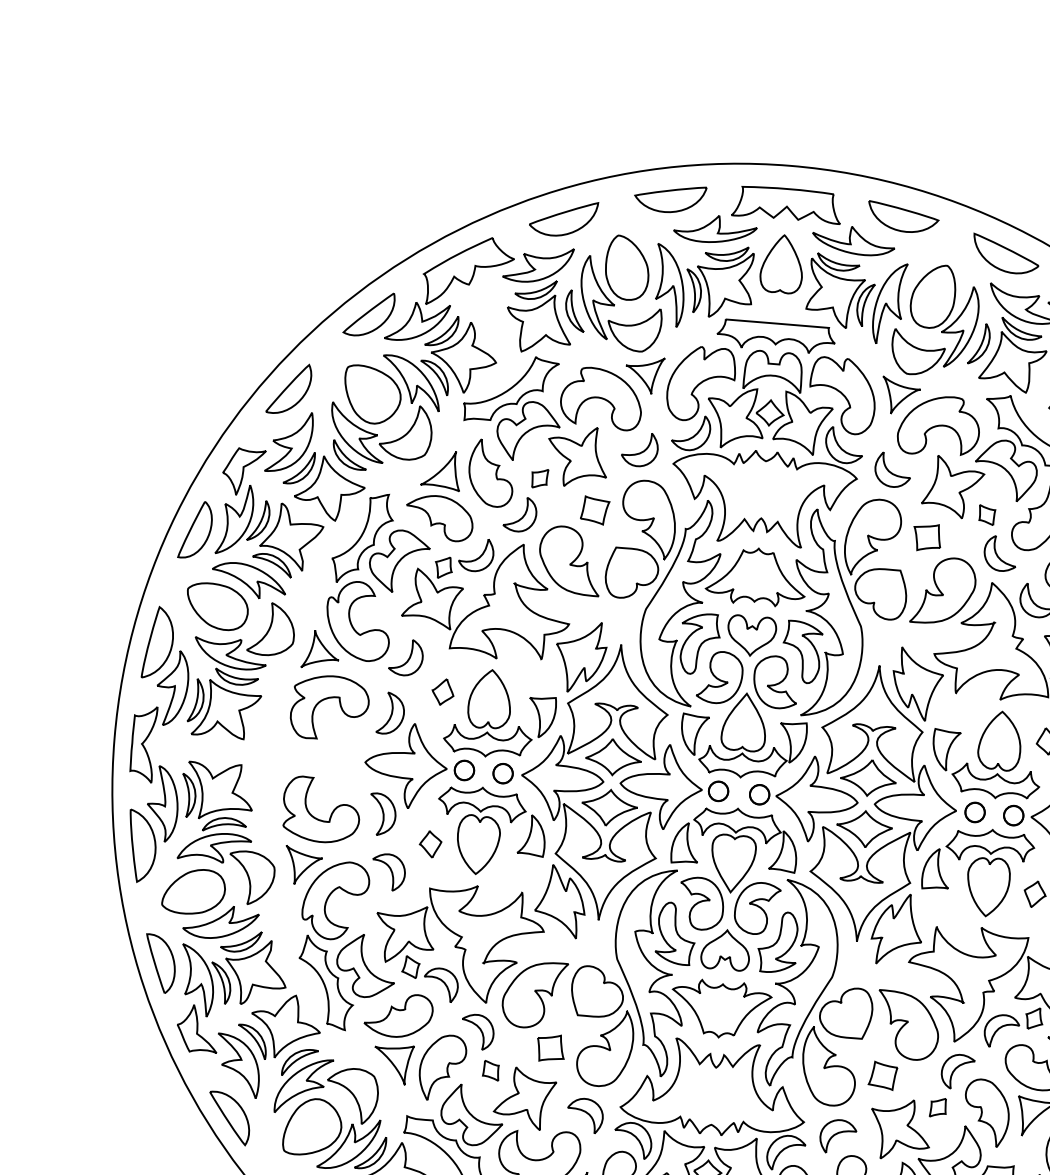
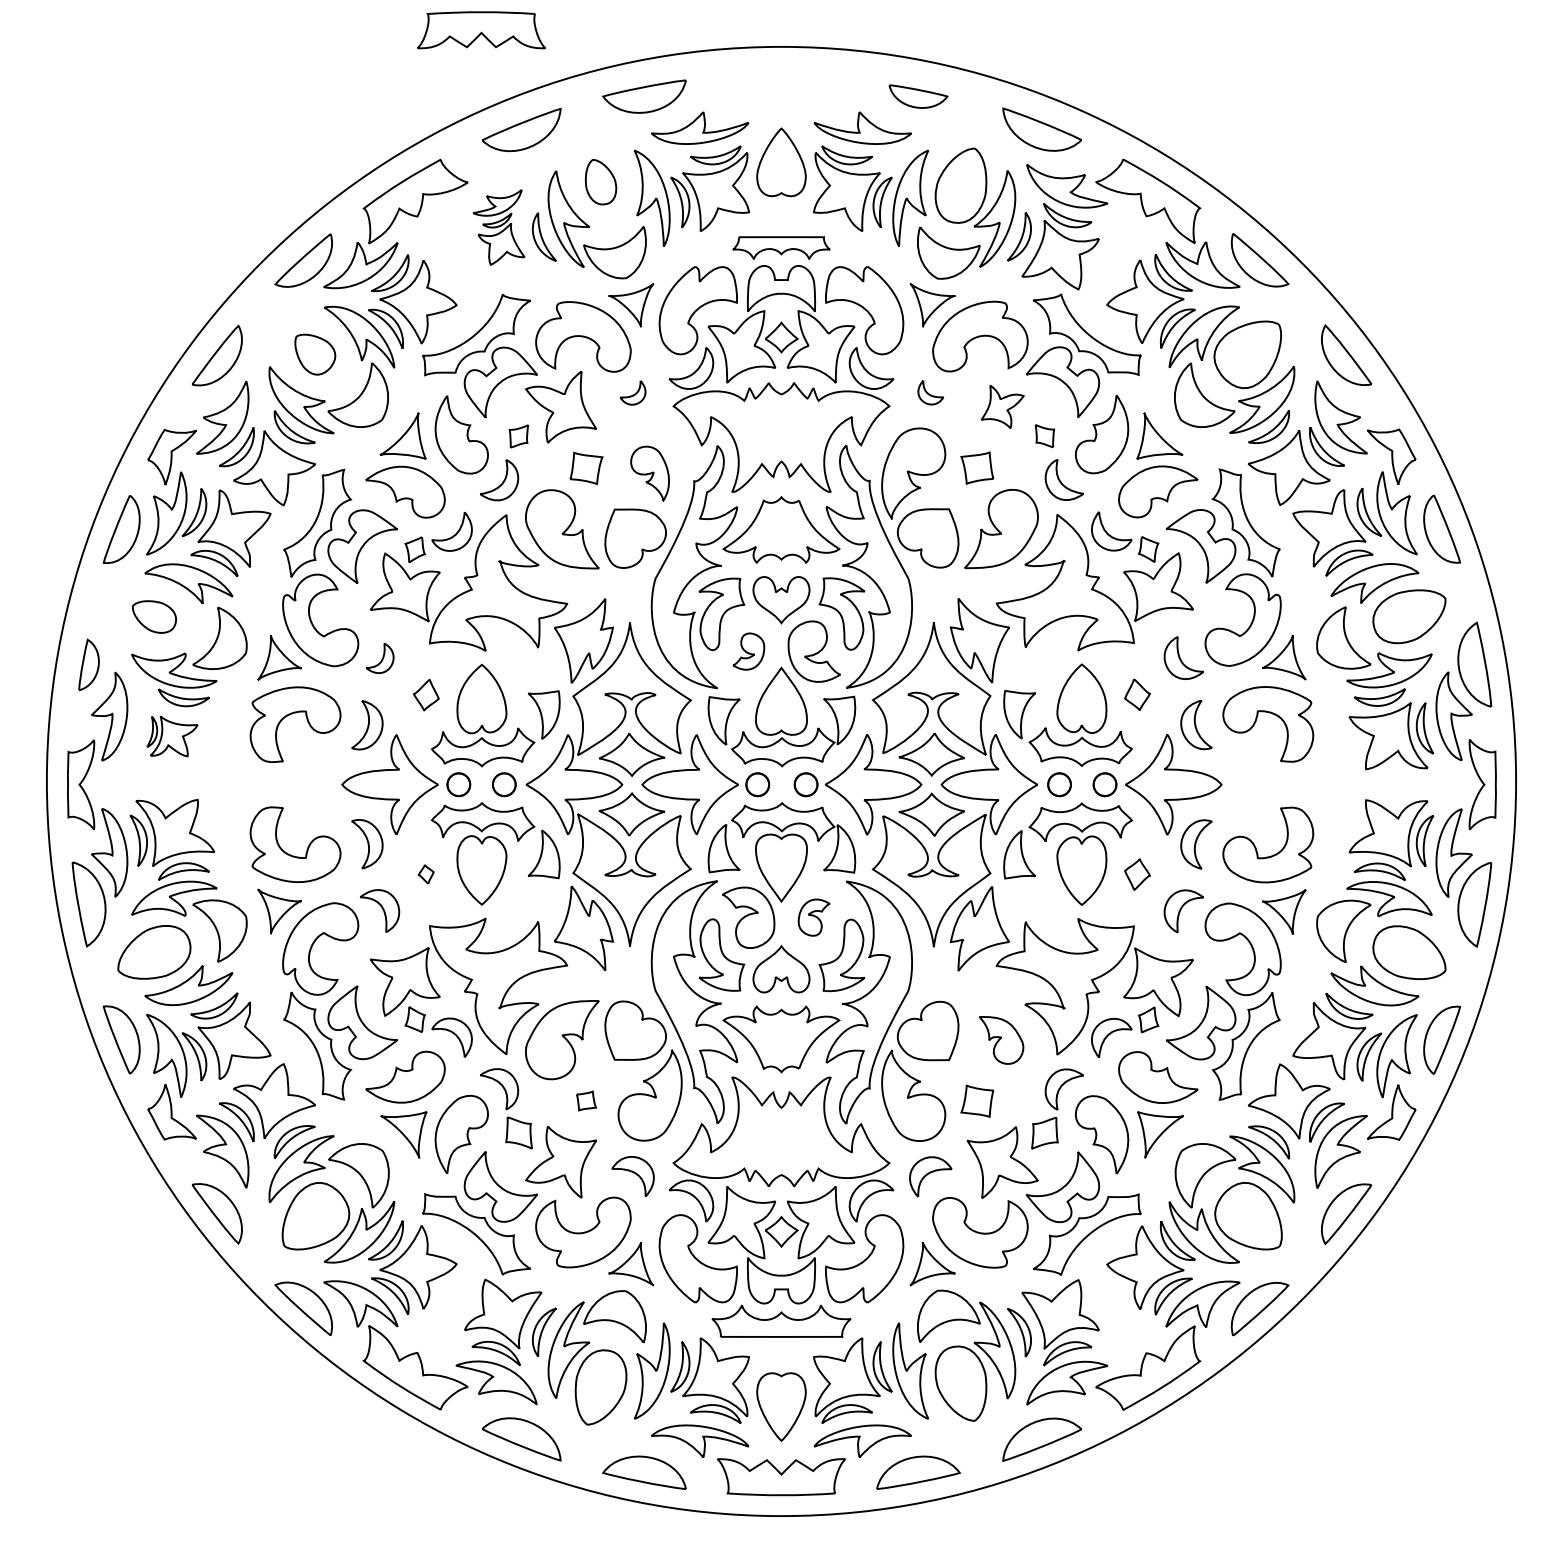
part: (787, 204) -> (481, 30), moved
part: (903, 217) -> (918, 96), size x0.7
part: (626, 268) -> (600, 182), size x0.6
part: (537, 299) -> (498, 227), size x0.6
part: (776, 336) -> (781, 247), size x0.7
part: (372, 394) -> (315, 354), size x0.6
part: (639, 449) -> (632, 392), size x0.6
part: (892, 470) -> (930, 392), size x0.6
part: (953, 486) -> (1002, 406), size x0.6
part: (648, 519) -> (649, 473), size x0.6
part: (217, 606) -> (154, 616), size x0.6
part: (158, 642) -> (88, 664), size x0.6
part: (406, 657) -> (380, 658), size x0.7
part: (720, 677) -> (748, 651), size x0.6
part: (224, 709) -> (172, 736), size x0.6
part: (429, 844) -> (425, 874), size x0.6
part: (756, 908) -> (813, 917), size x0.6
part: (907, 1025) -> (1001, 1040), size x0.6
part: (550, 1047) -> (586, 1100), size x0.6
part: (490, 1070) -> (518, 1132), size x1.4
part: (937, 1107) -> (1044, 1133), size x1.4

